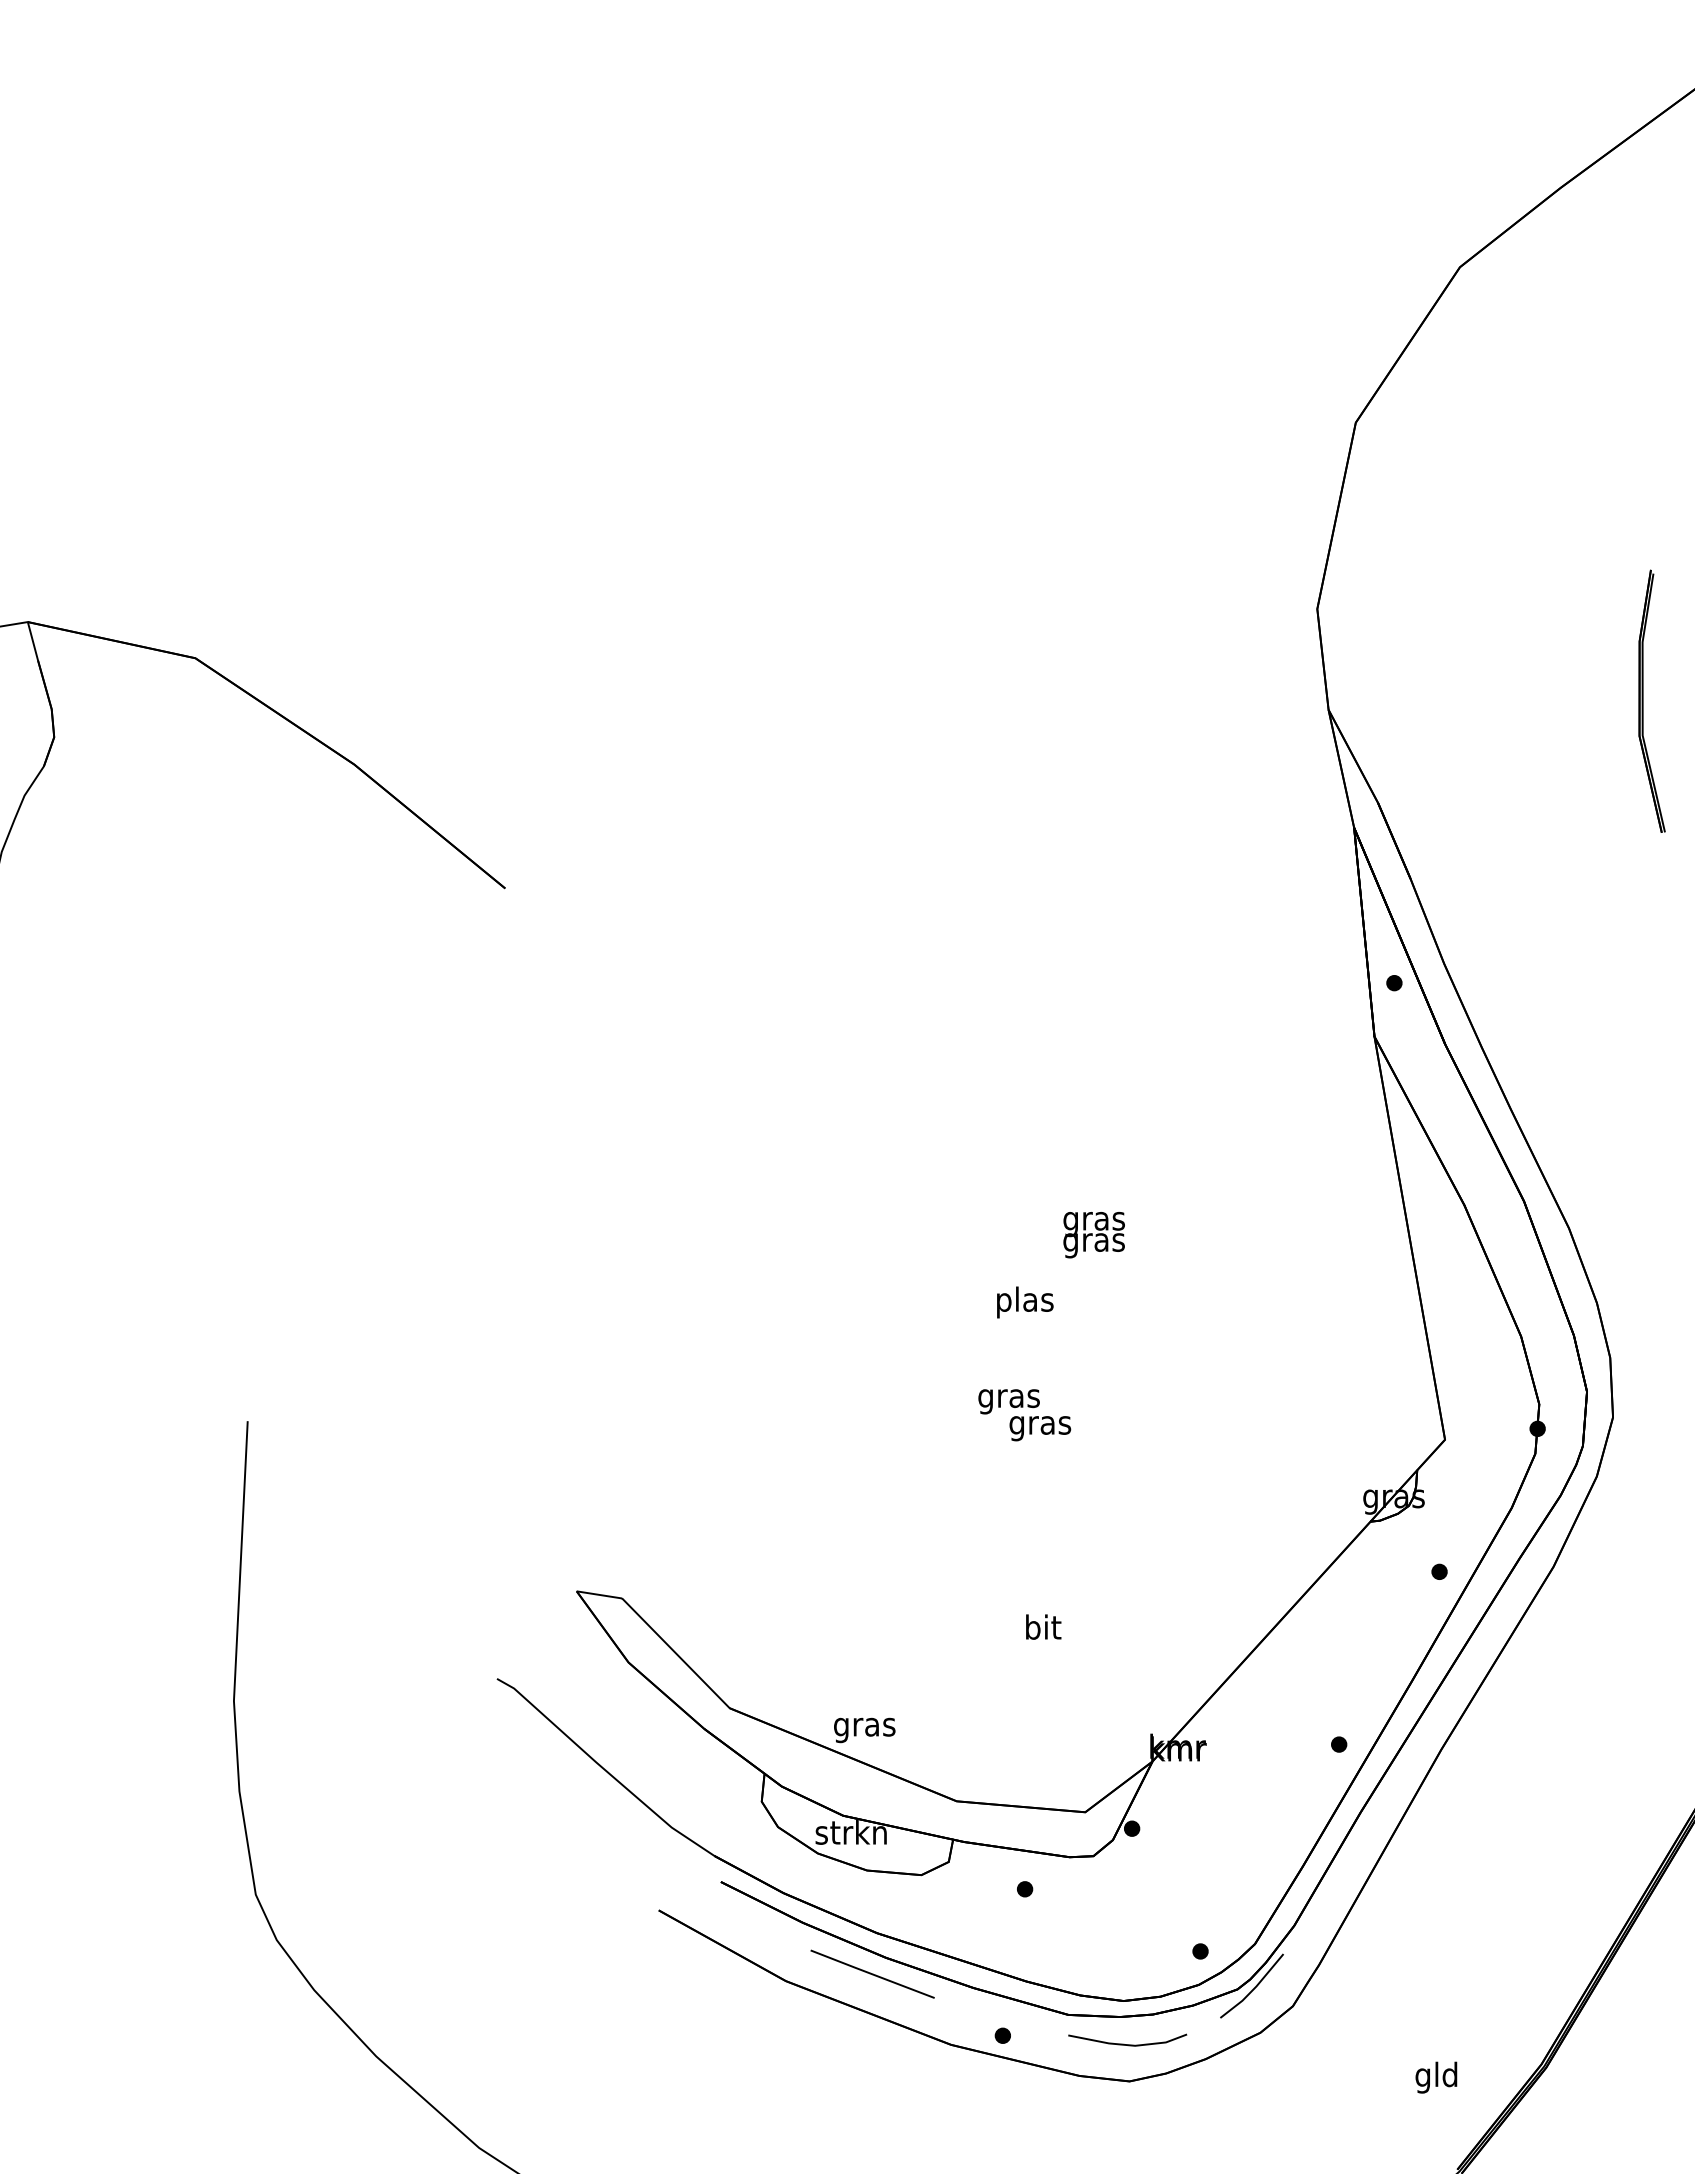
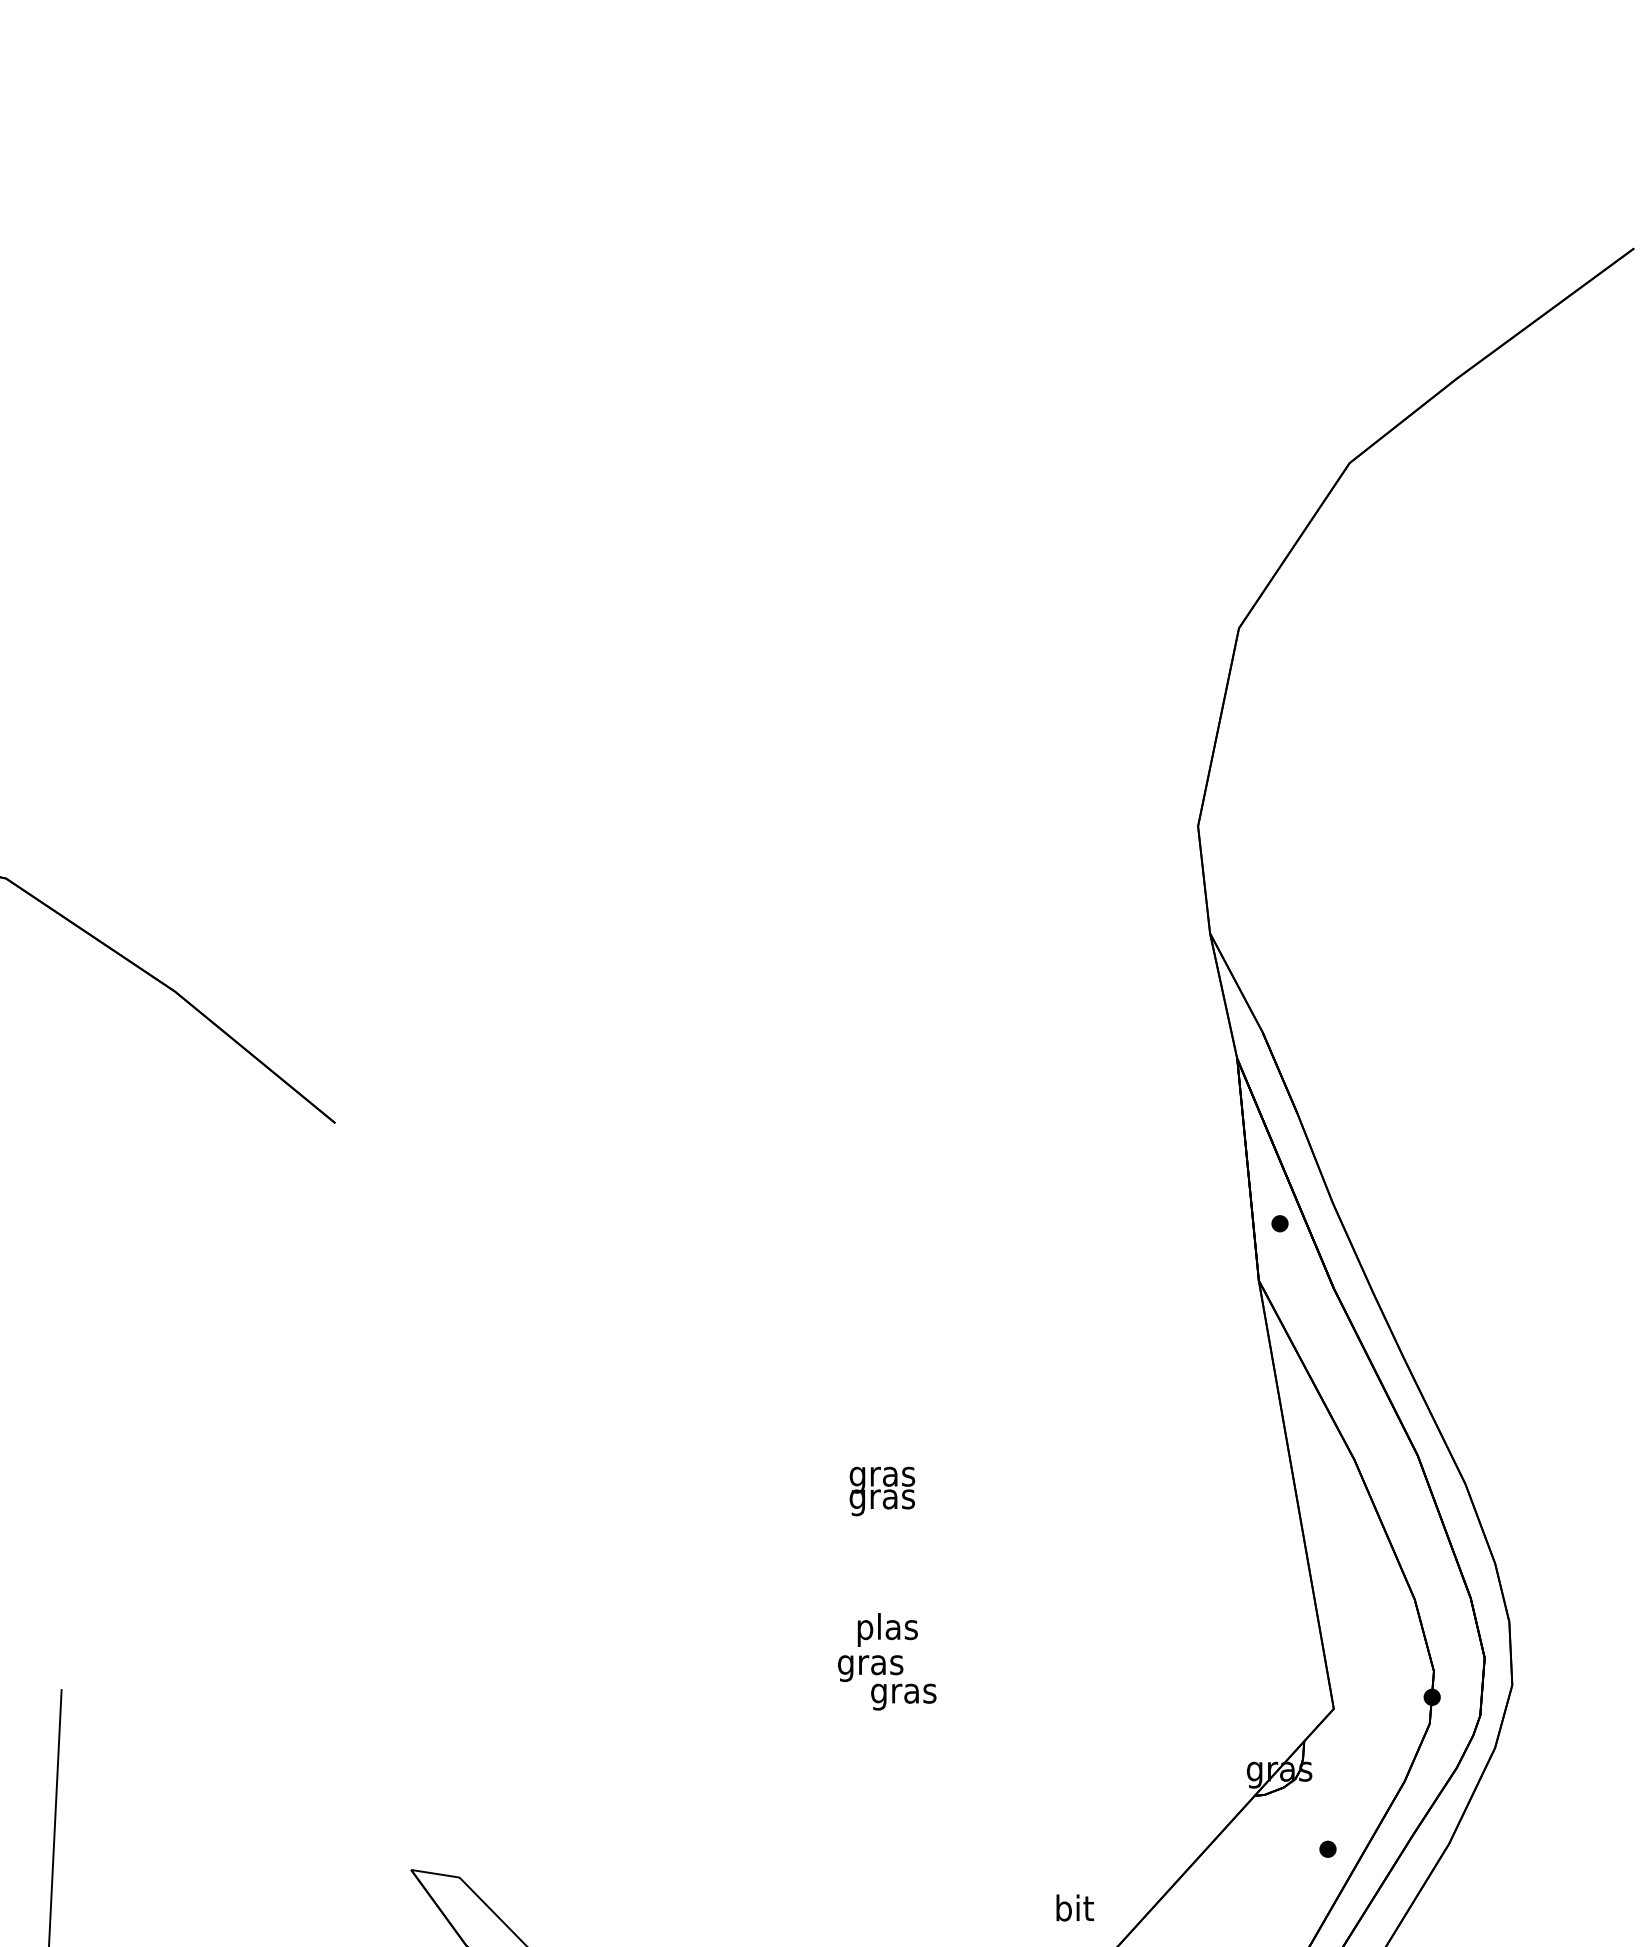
part: (1643, 700) -> (1544, 923), removed
text: (1093, 1235) -> (881, 1491), moved
text: (1025, 1302) -> (888, 1630), moved
text: (1043, 1626) -> (1075, 1907), moved

